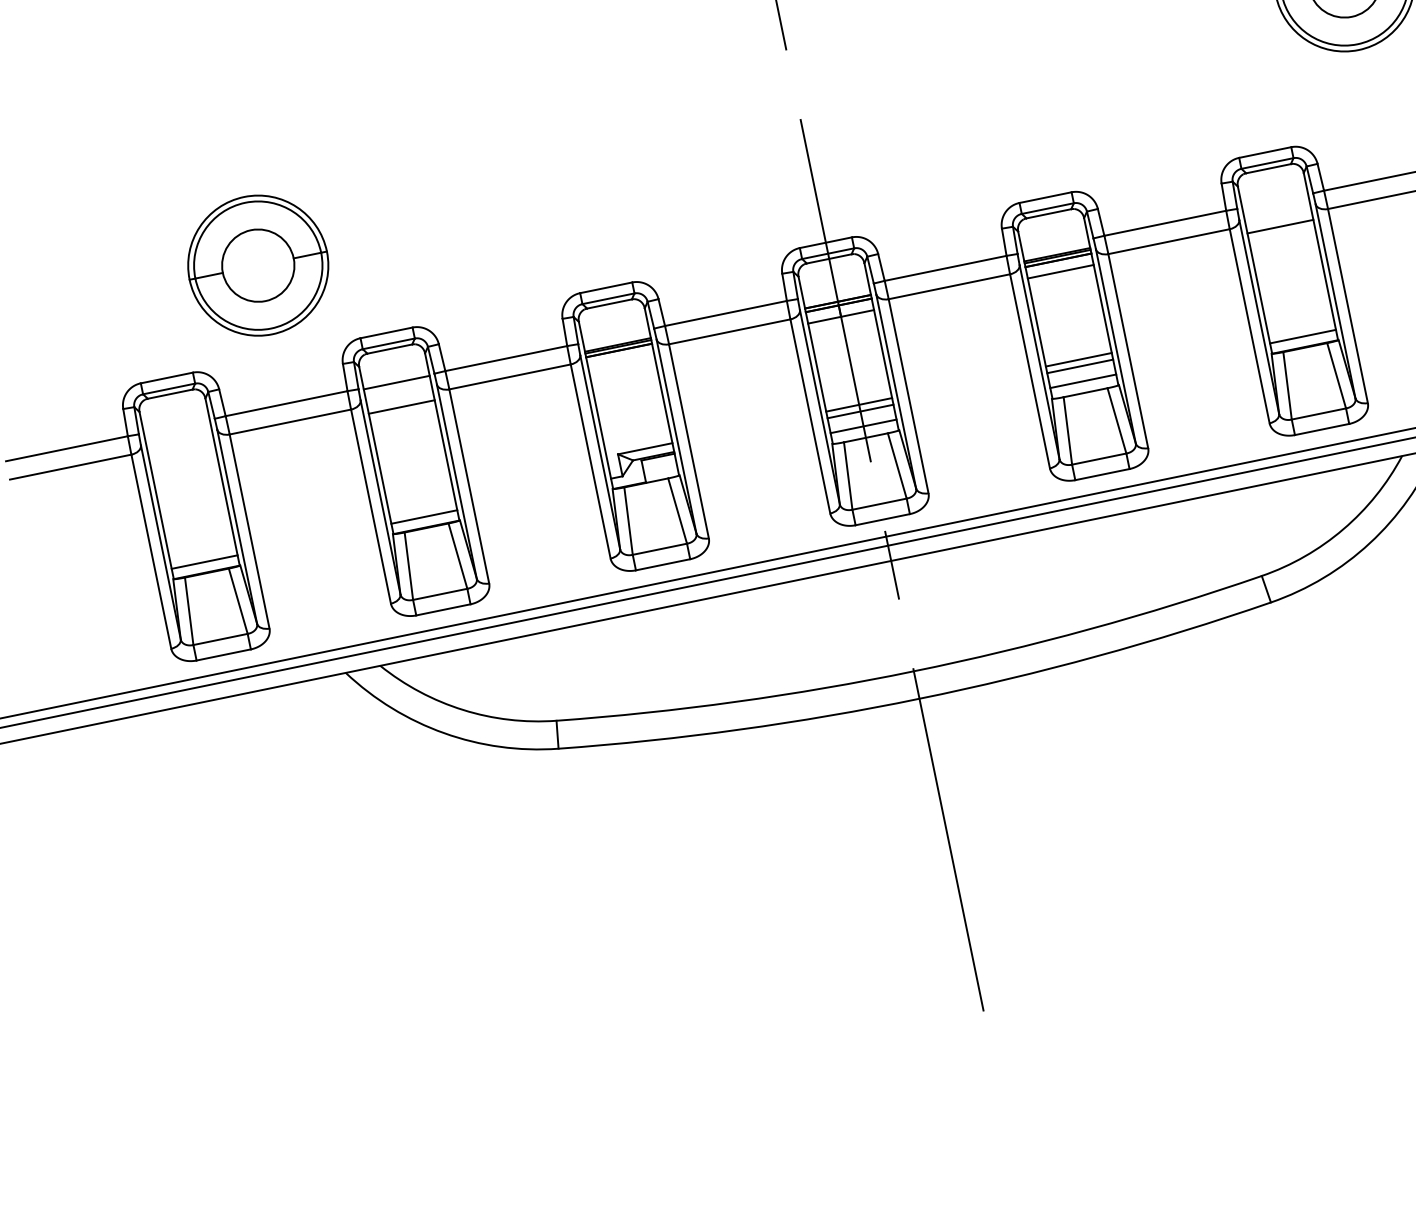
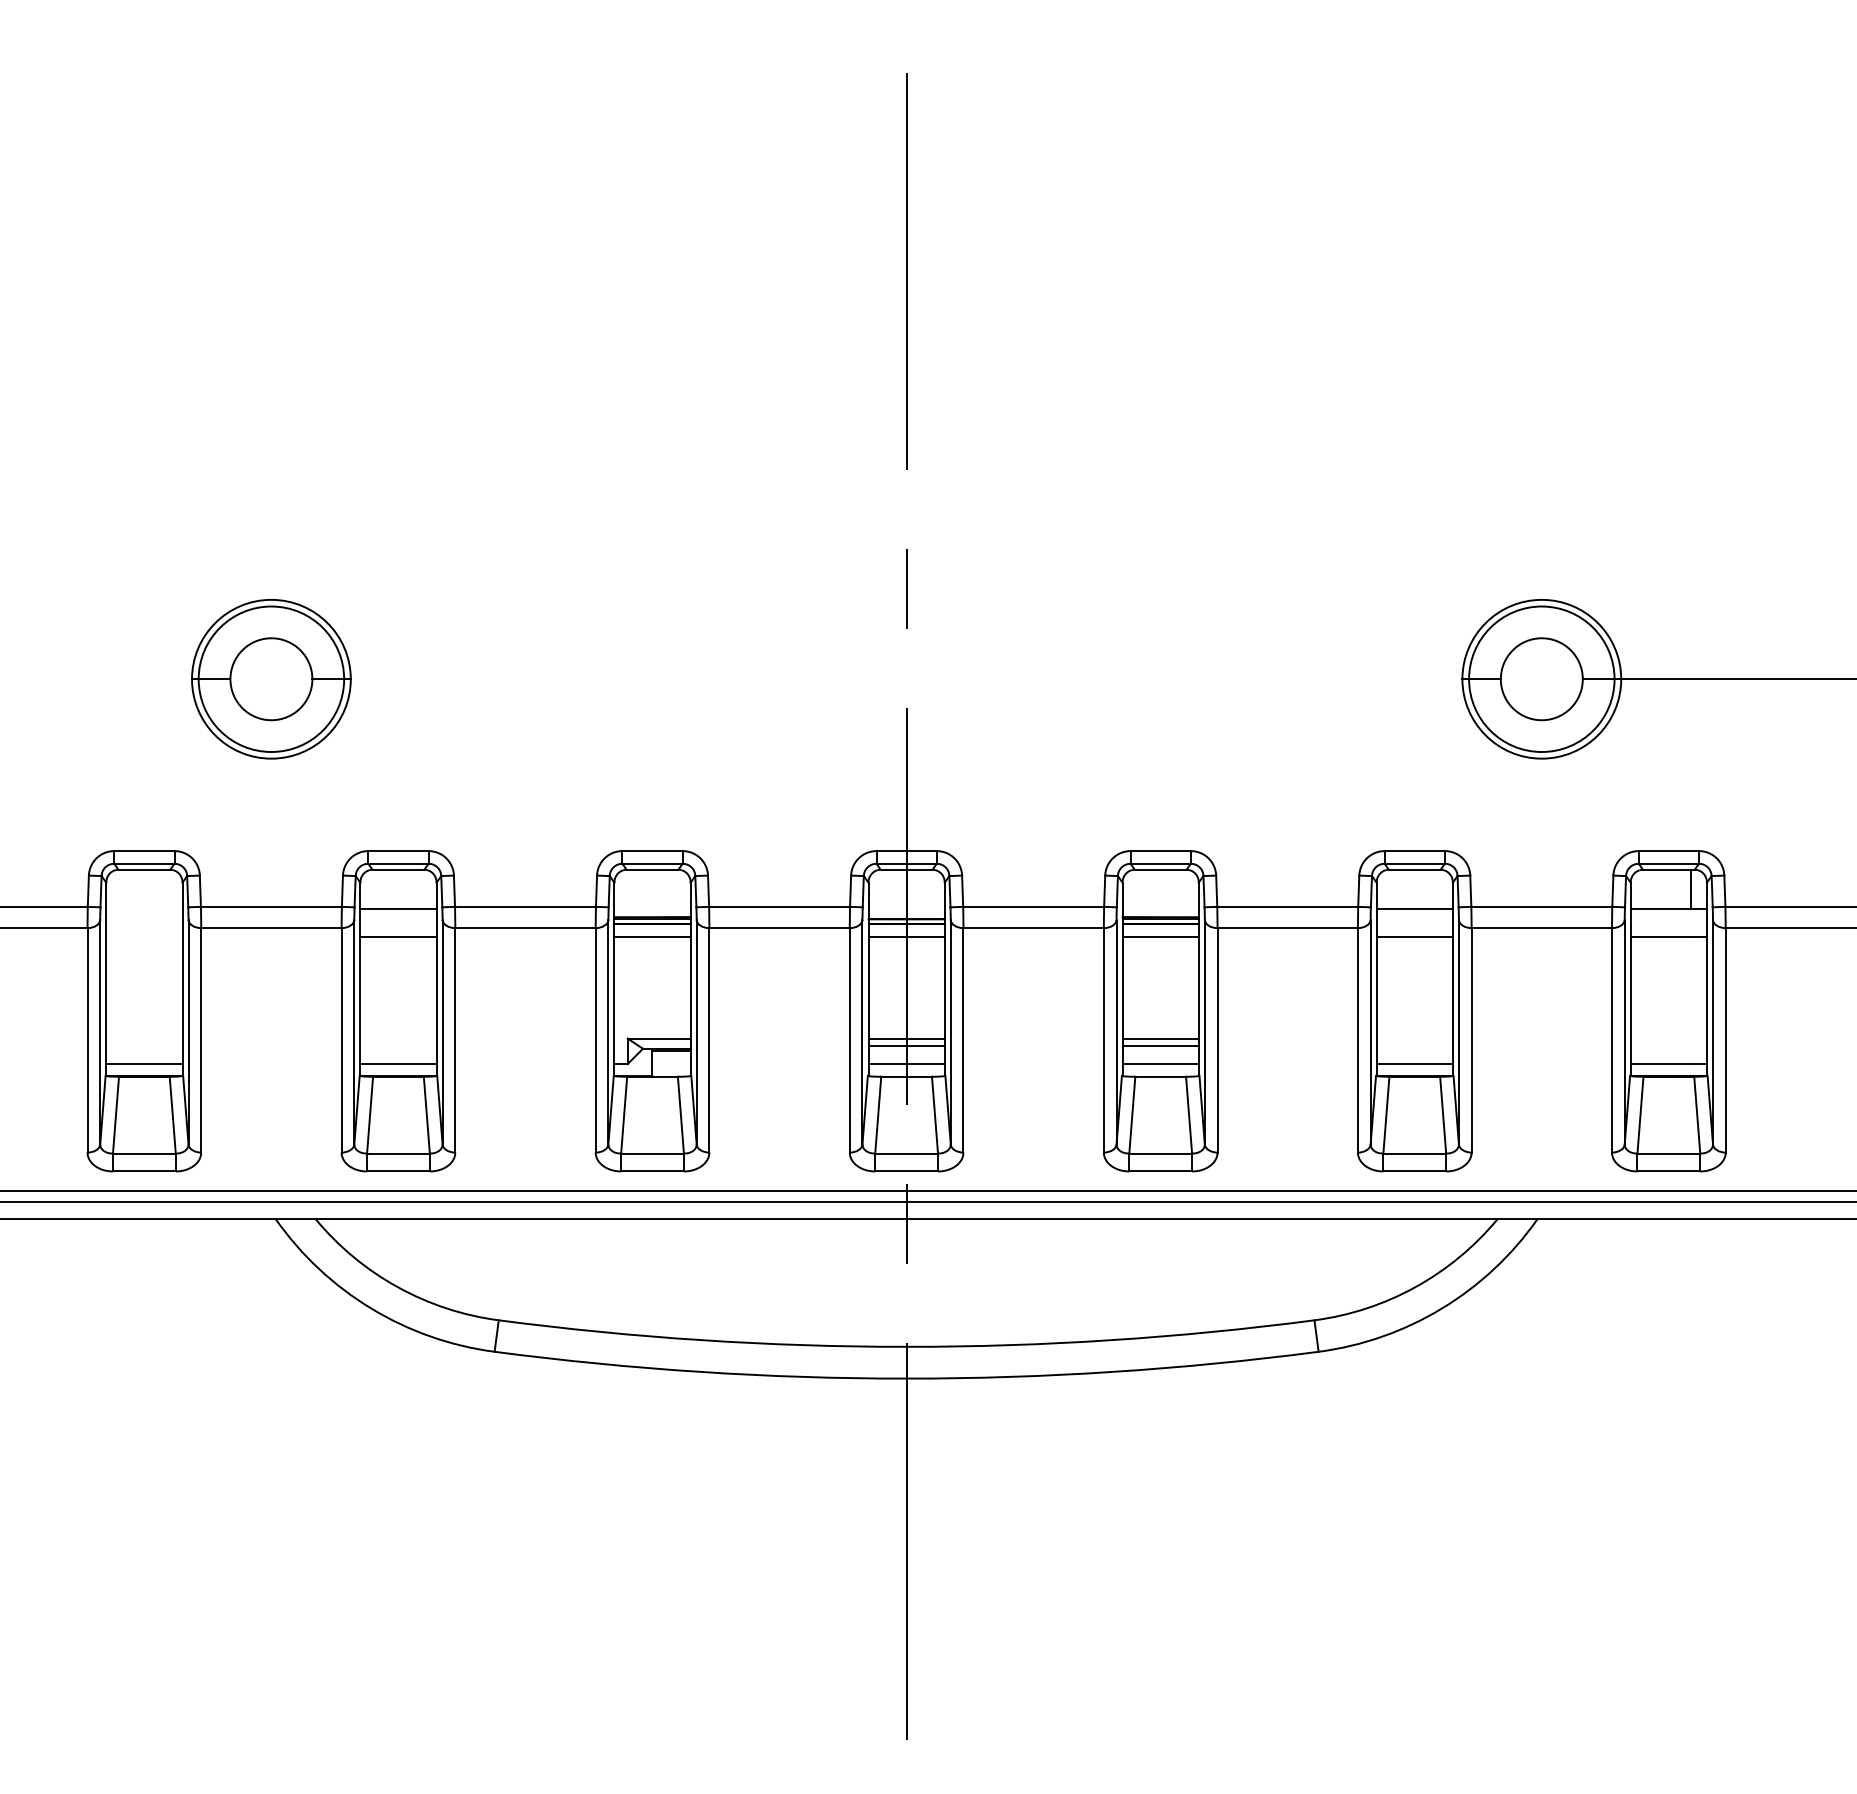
line: (1275, 202) -> (1414, 908), added
part: (258, 265) -> (271, 679), moved
line: (621, 361) -> (652, 936), added

